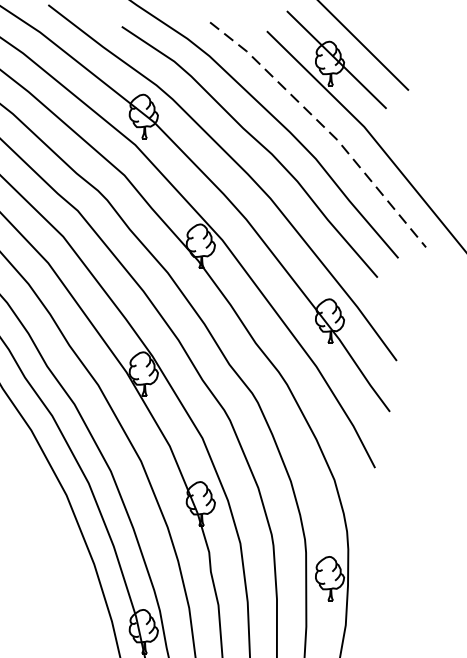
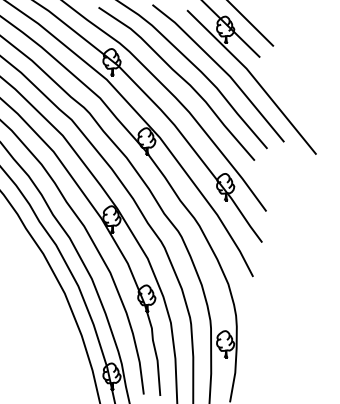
line: (326, 128) -> (223, 69), dashed -> solid

